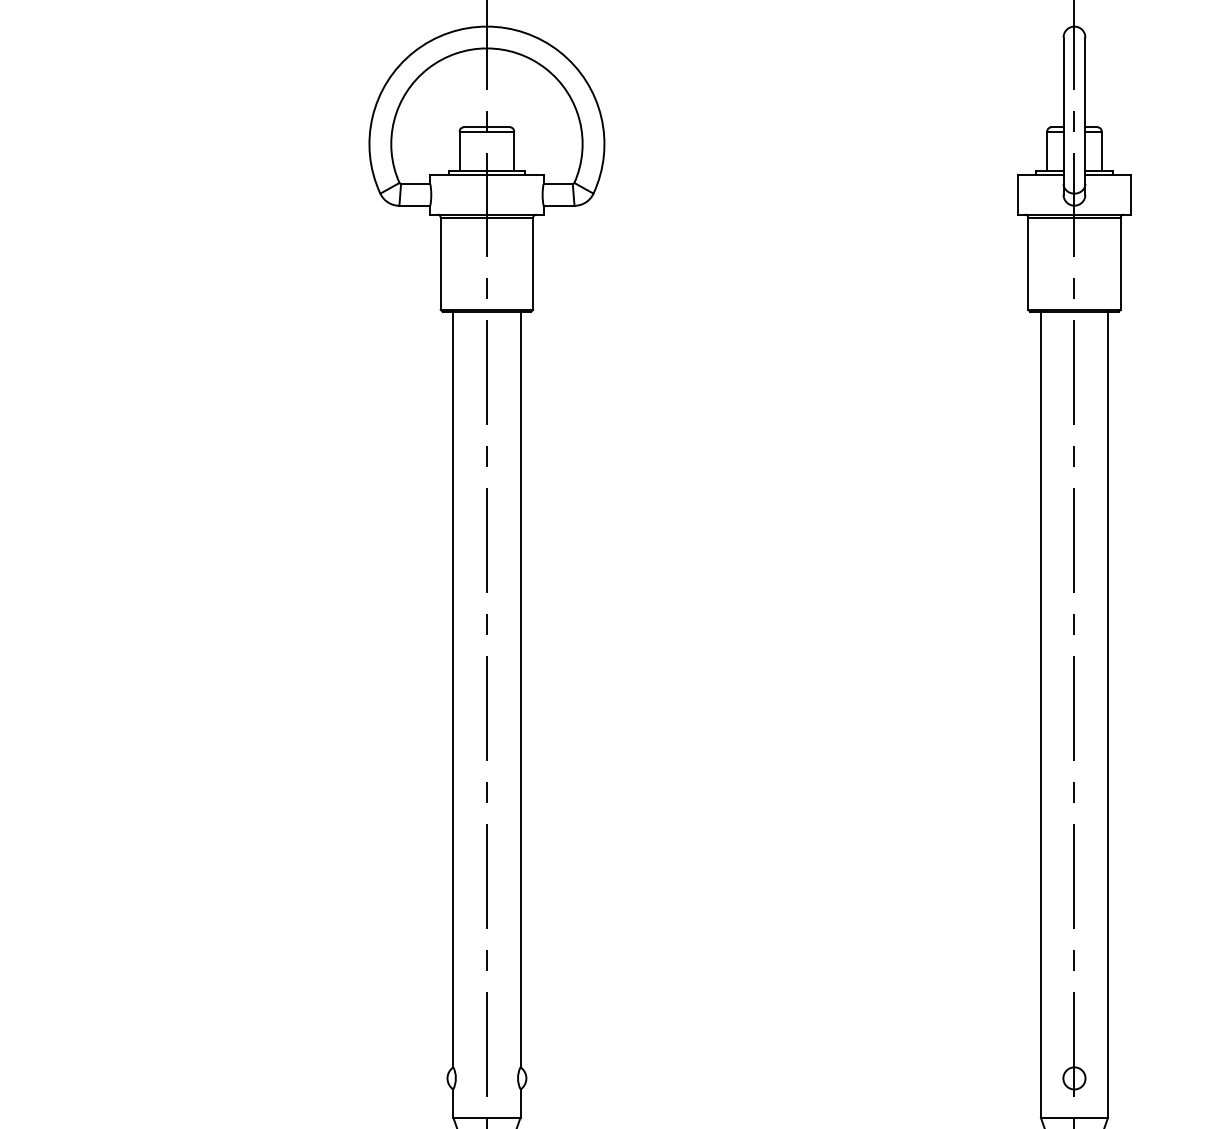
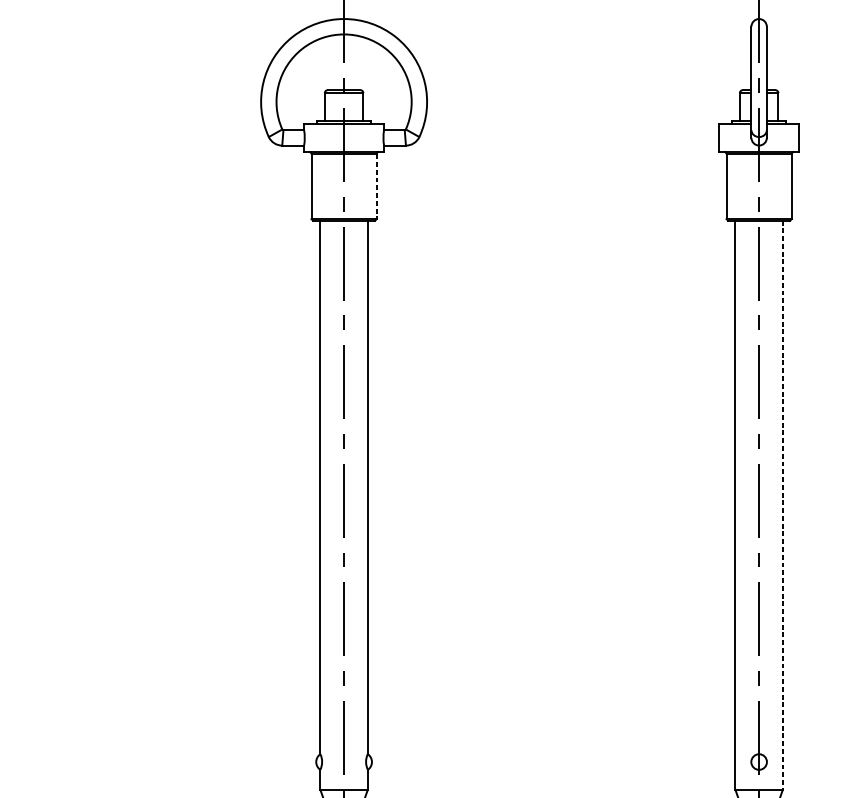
line: (533, 263) -> (376, 186), solid -> dashed
line: (1108, 714) -> (783, 504), solid -> dashed

